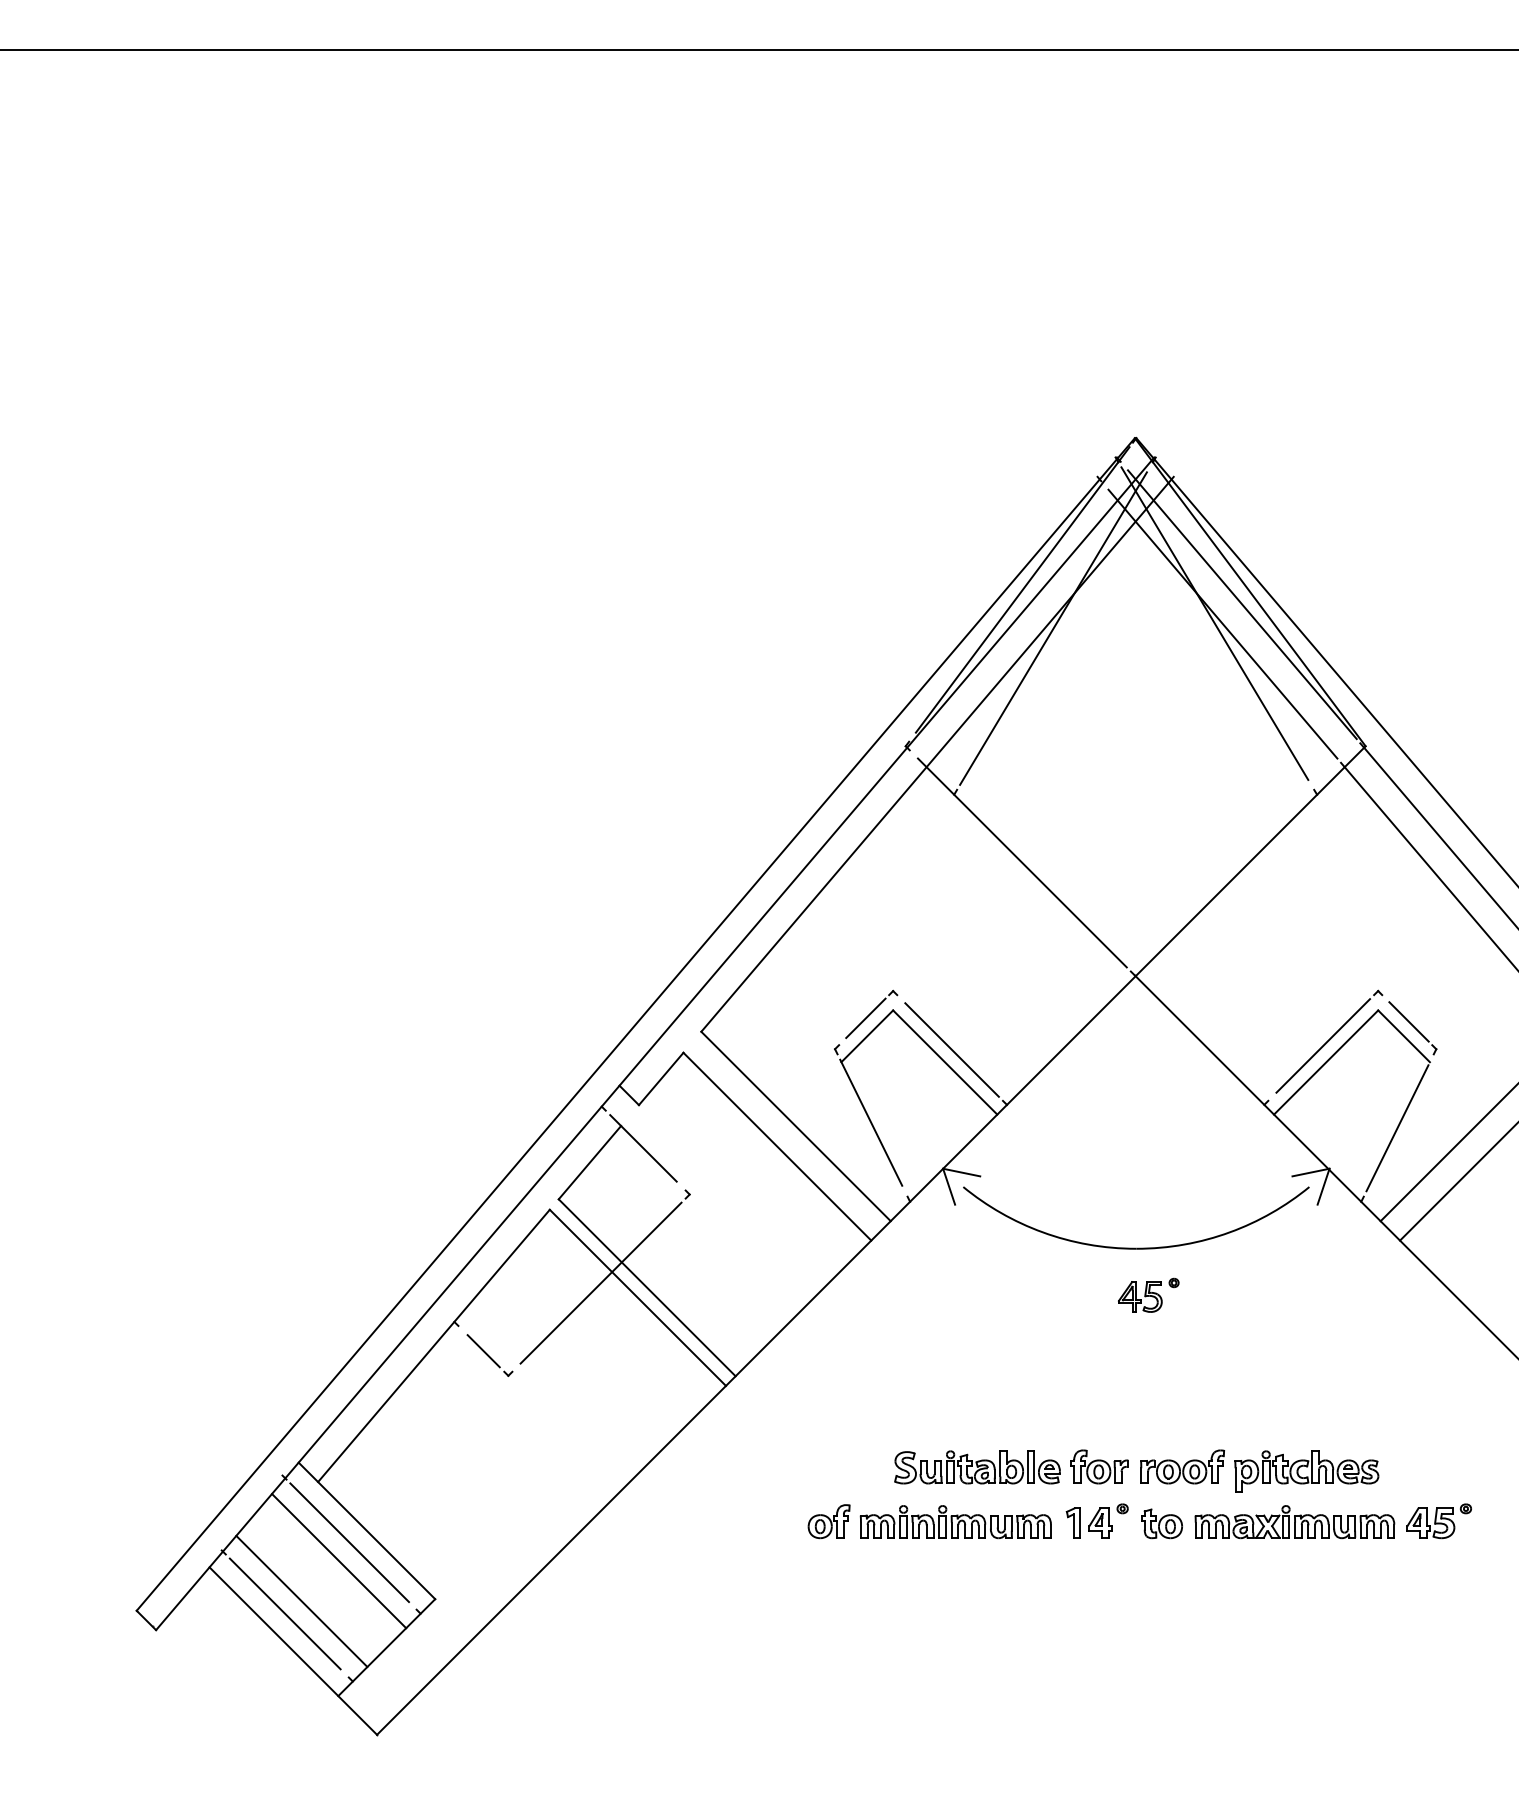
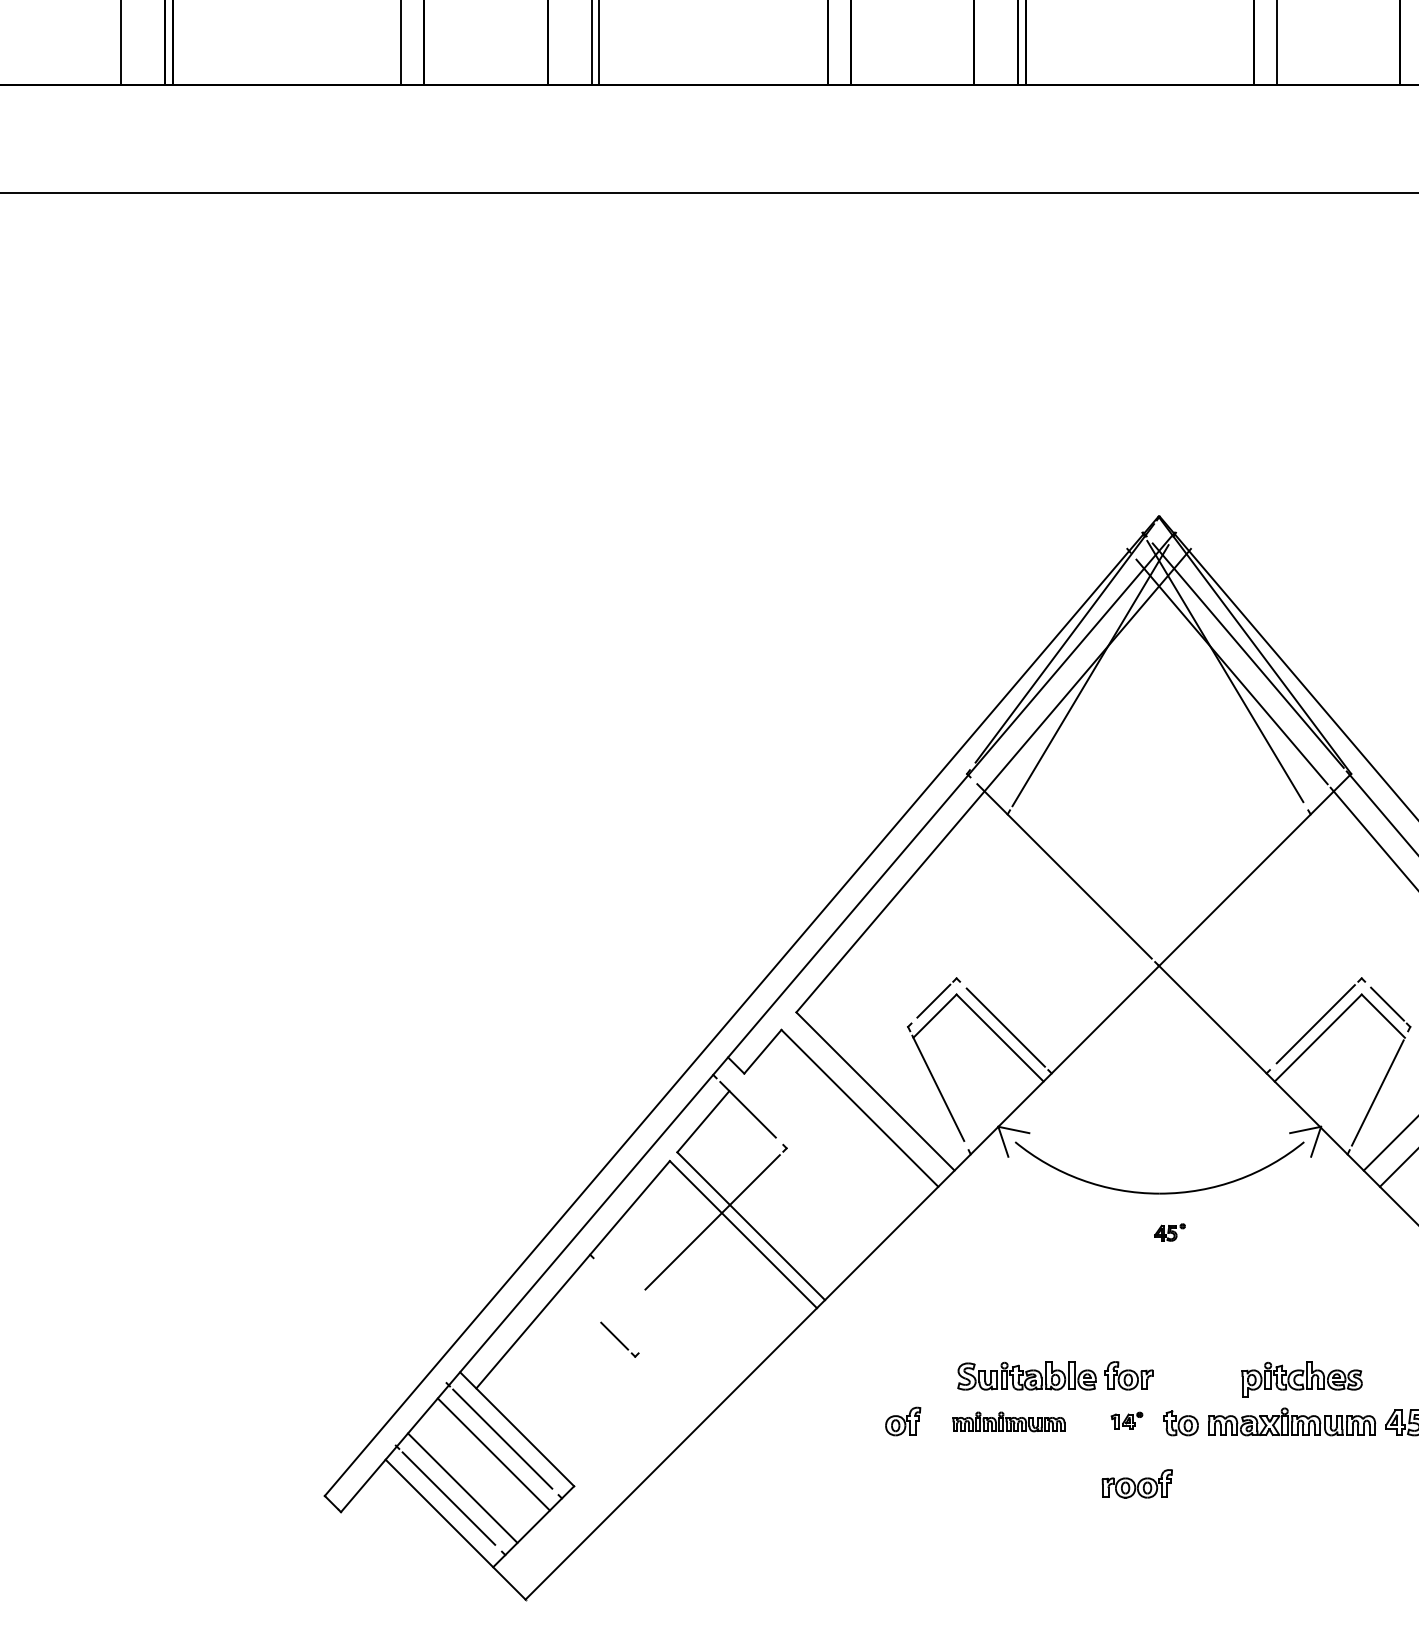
part: (1148, 1295) -> (1169, 1232), size x0.6
part: (489, 1355) -> (619, 1339), moved
part: (1181, 1466) -> (1136, 1483), moved
part: (1096, 1520) -> (1126, 1420), size x0.6
part: (955, 1521) -> (1008, 1421), size x0.7

